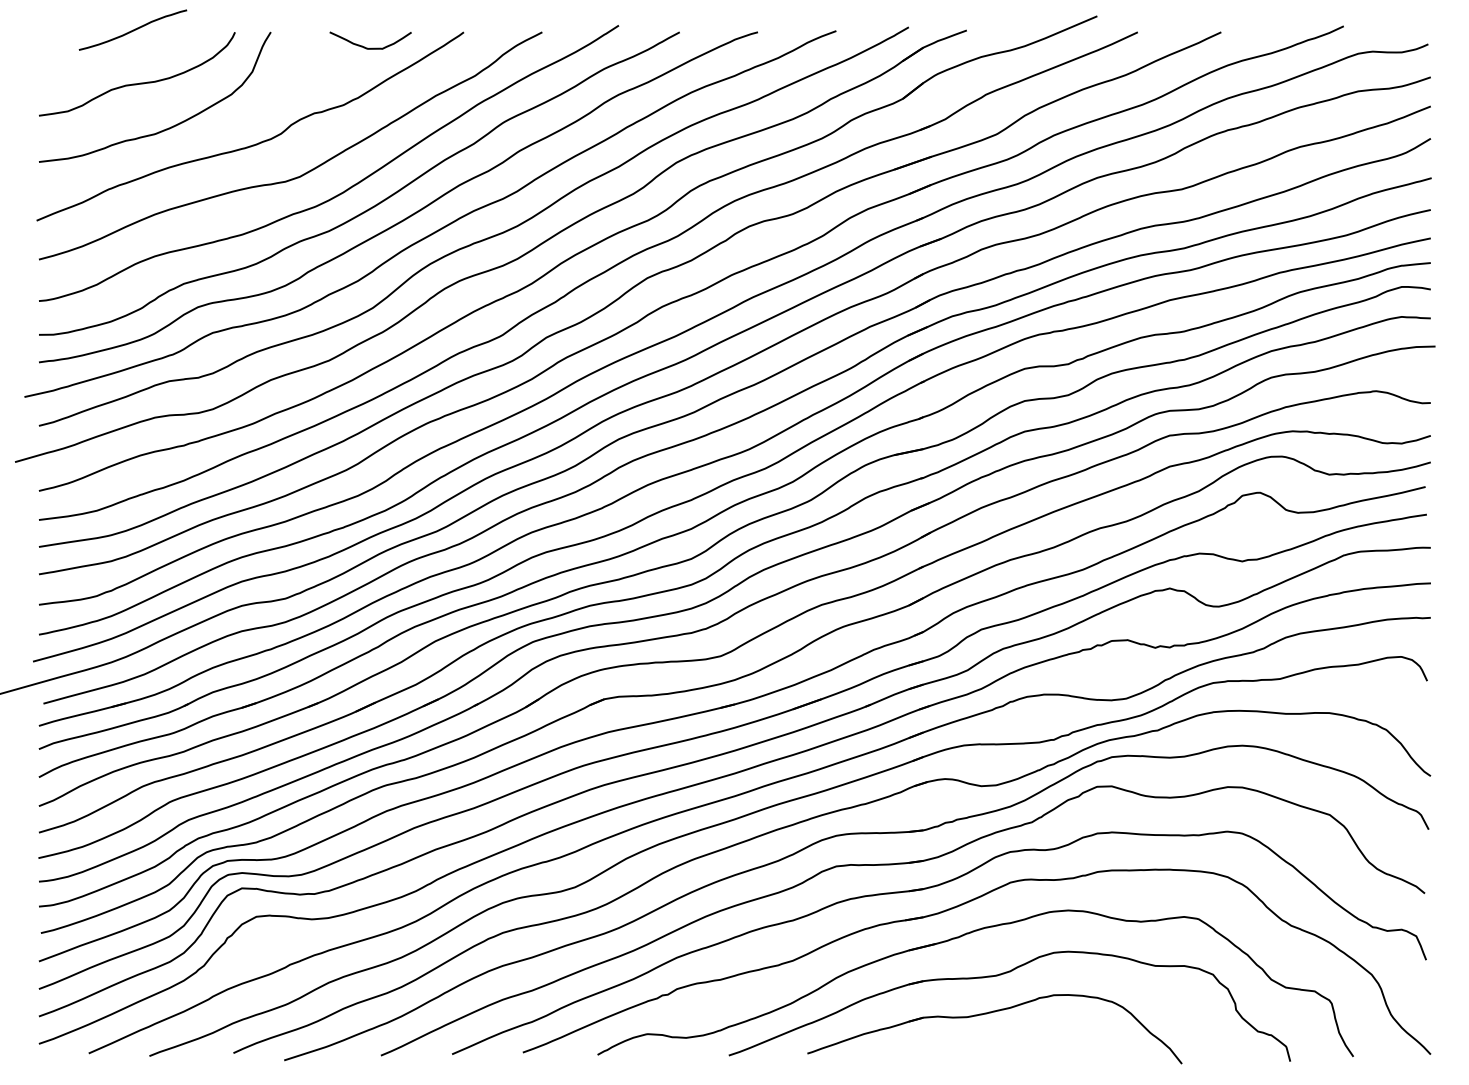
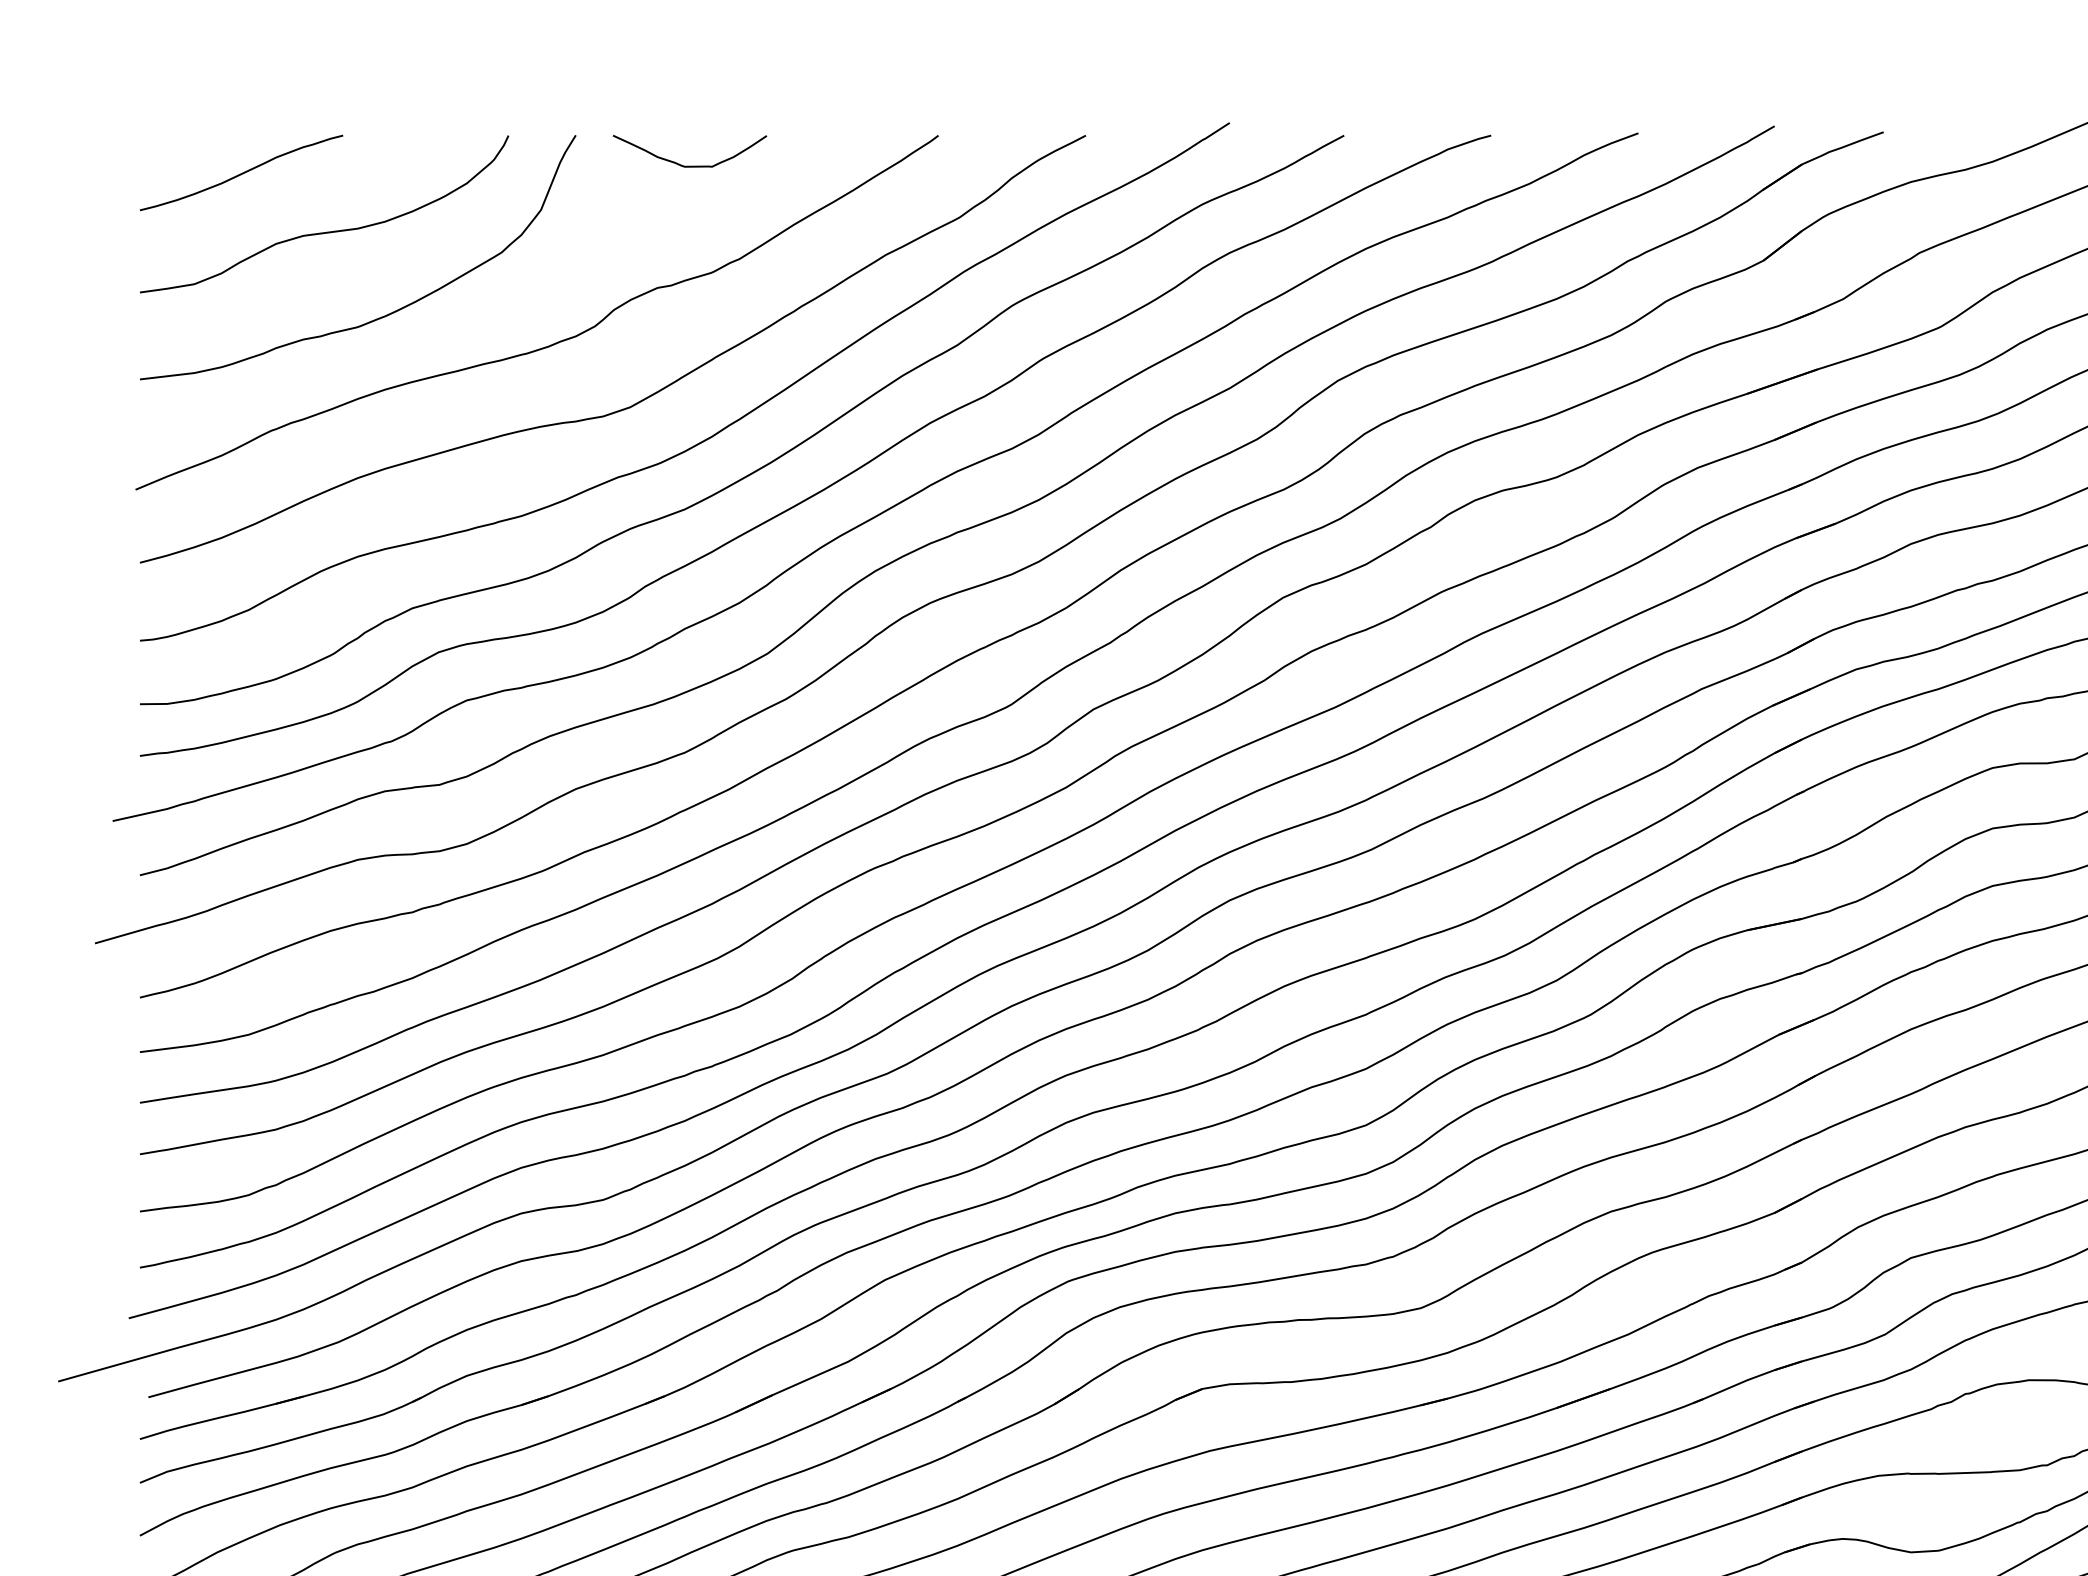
curve: (133, 29) -> (242, 171), moved
curve: (371, 47) -> (691, 164), moved

